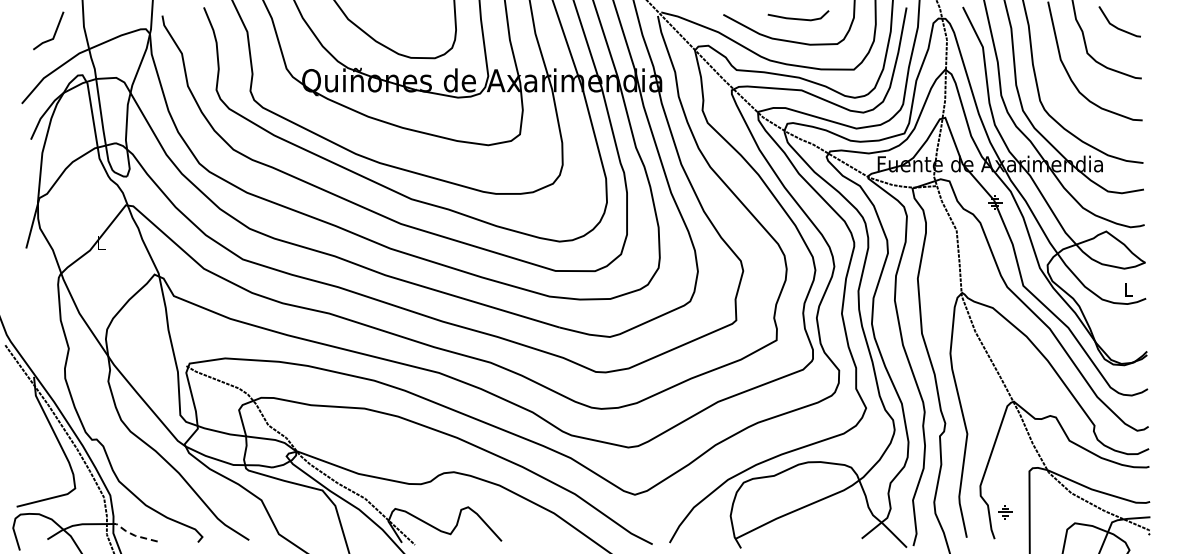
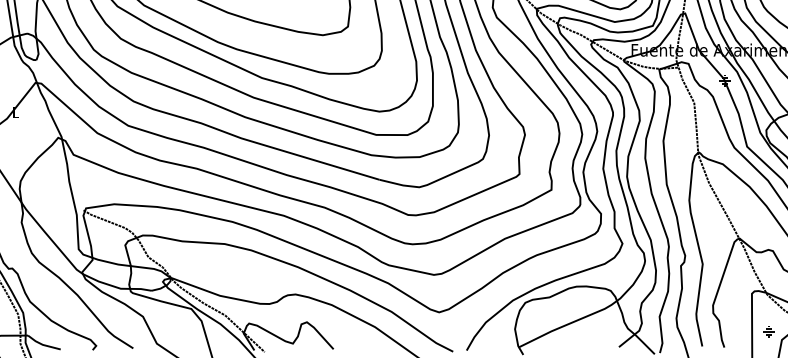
part: (1005, 512) -> (769, 331), moved
line: (135, 535) -> (43, 344), dashed -> solid

